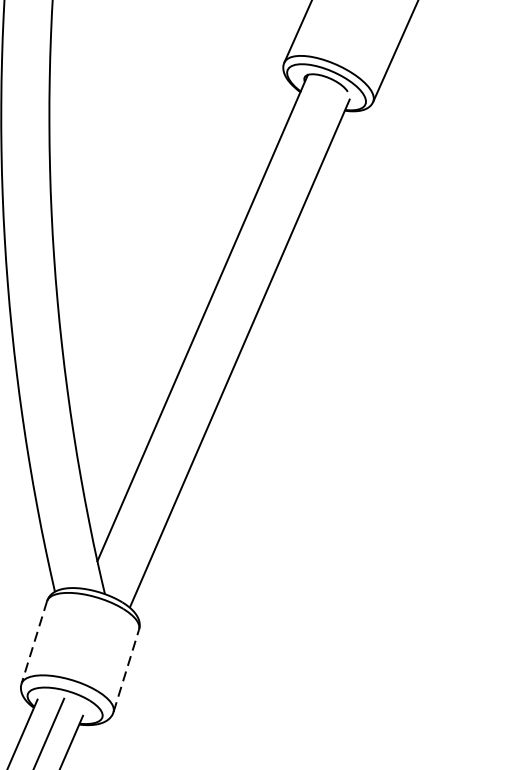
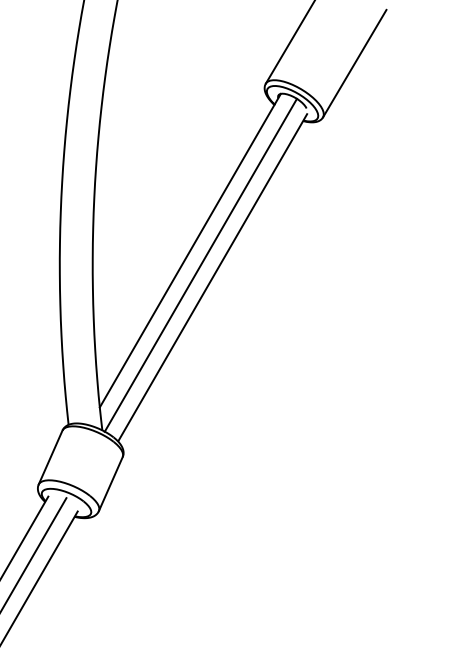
line: (219, 336) -> (200, 264), added
line: (34, 642) -> (50, 457), dashed -> solid
line: (127, 669) -> (111, 483), dashed -> solid

